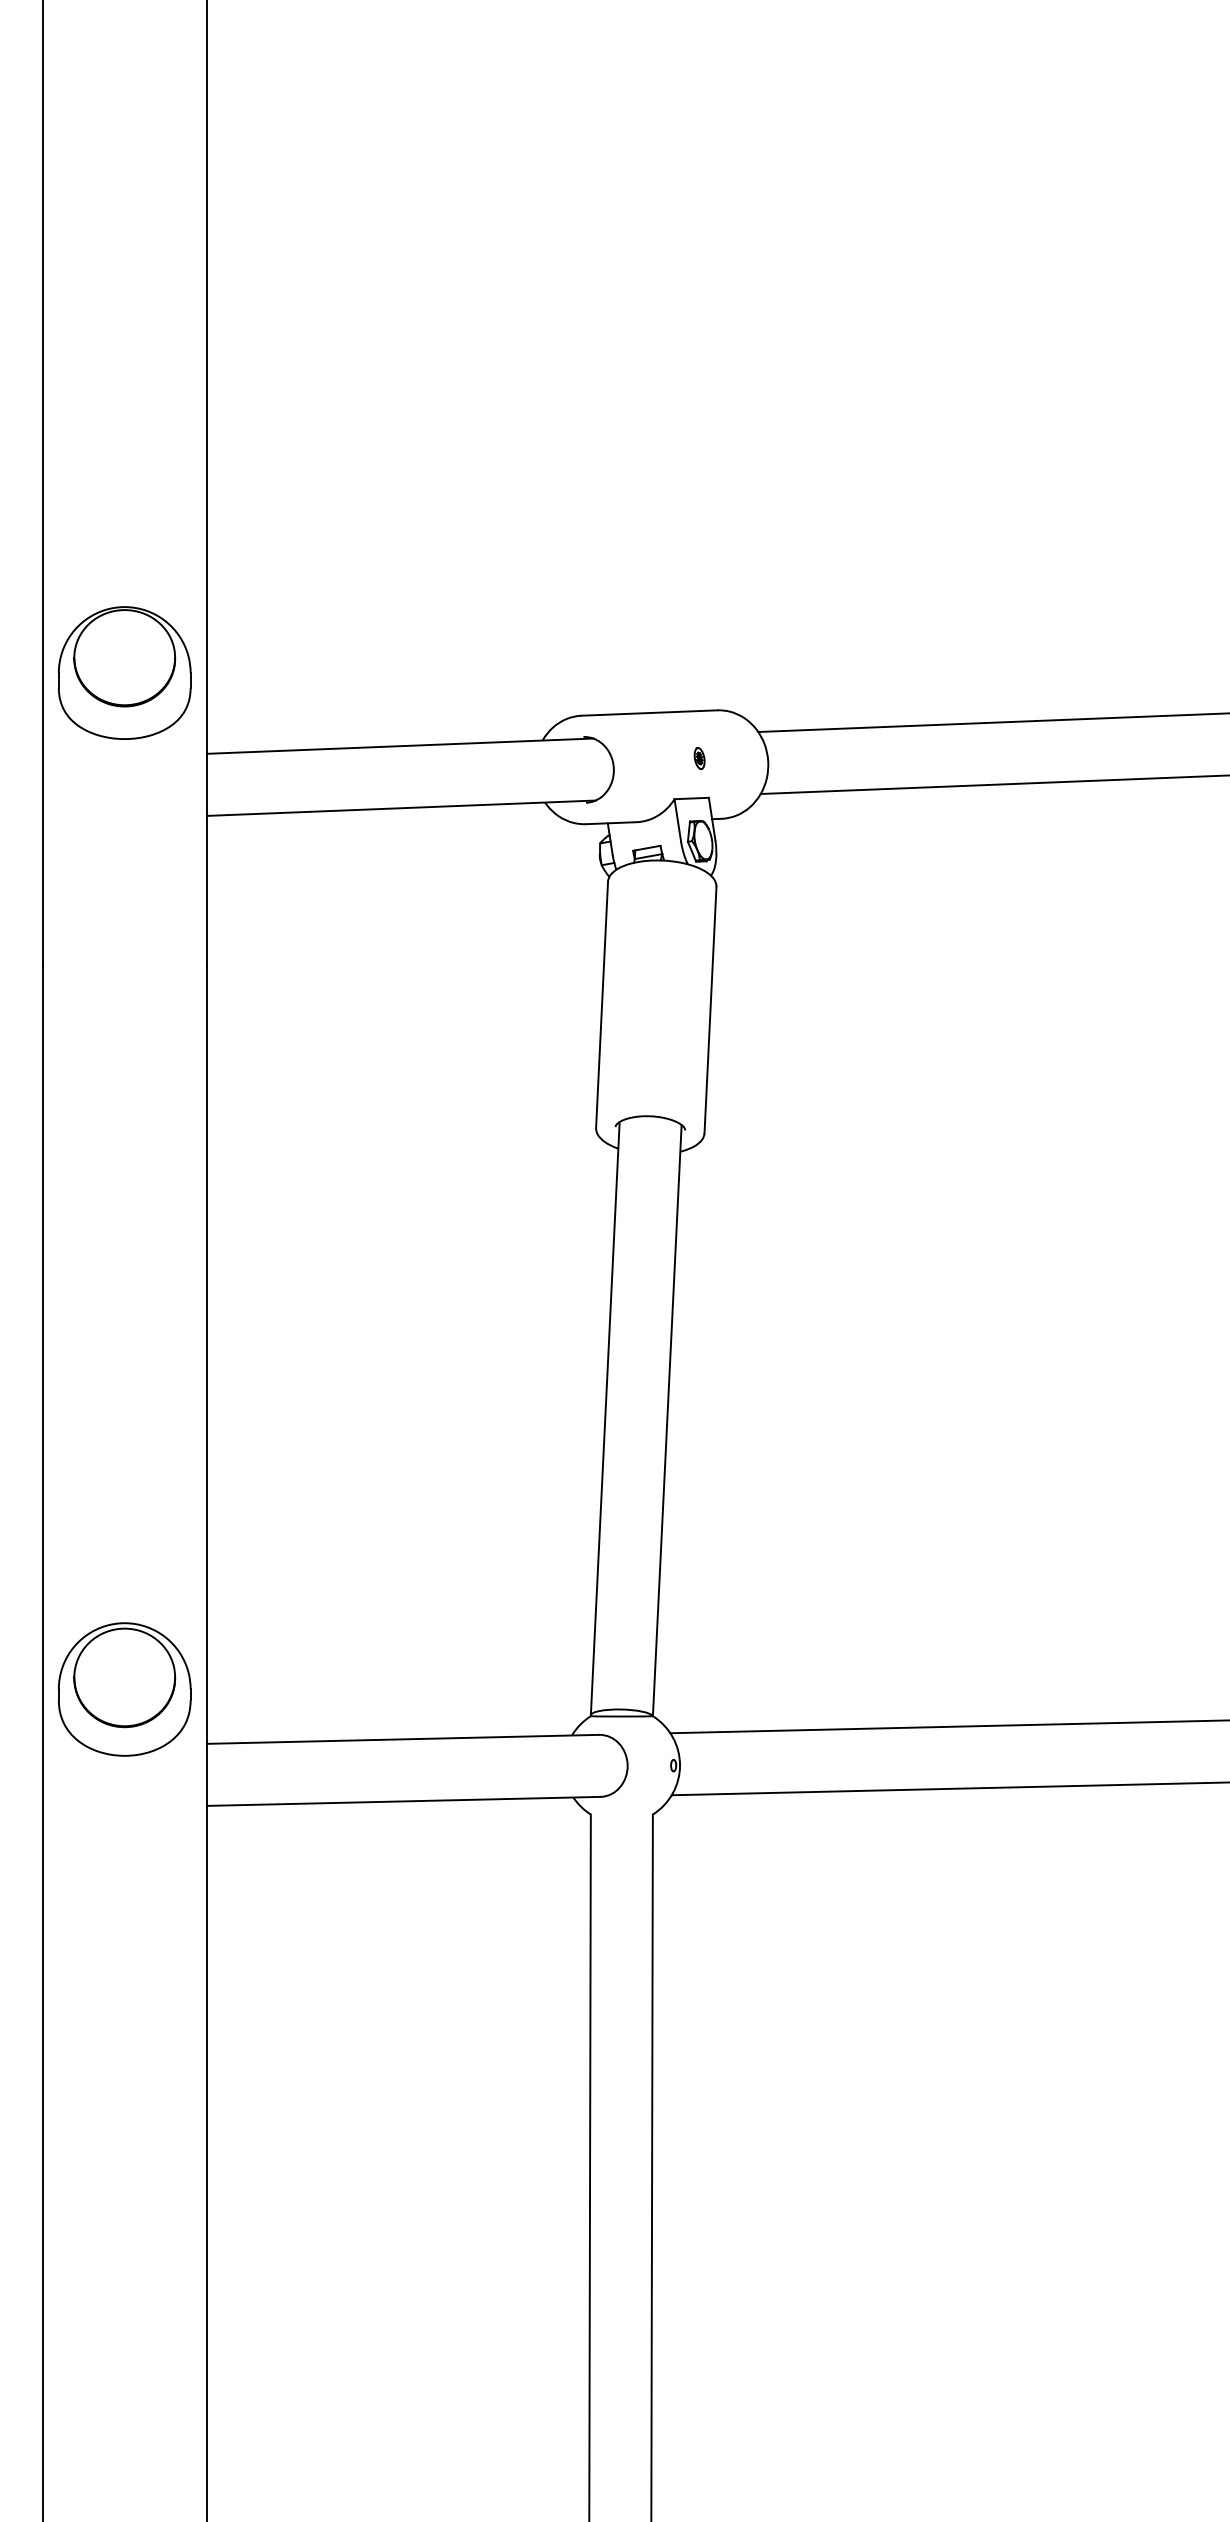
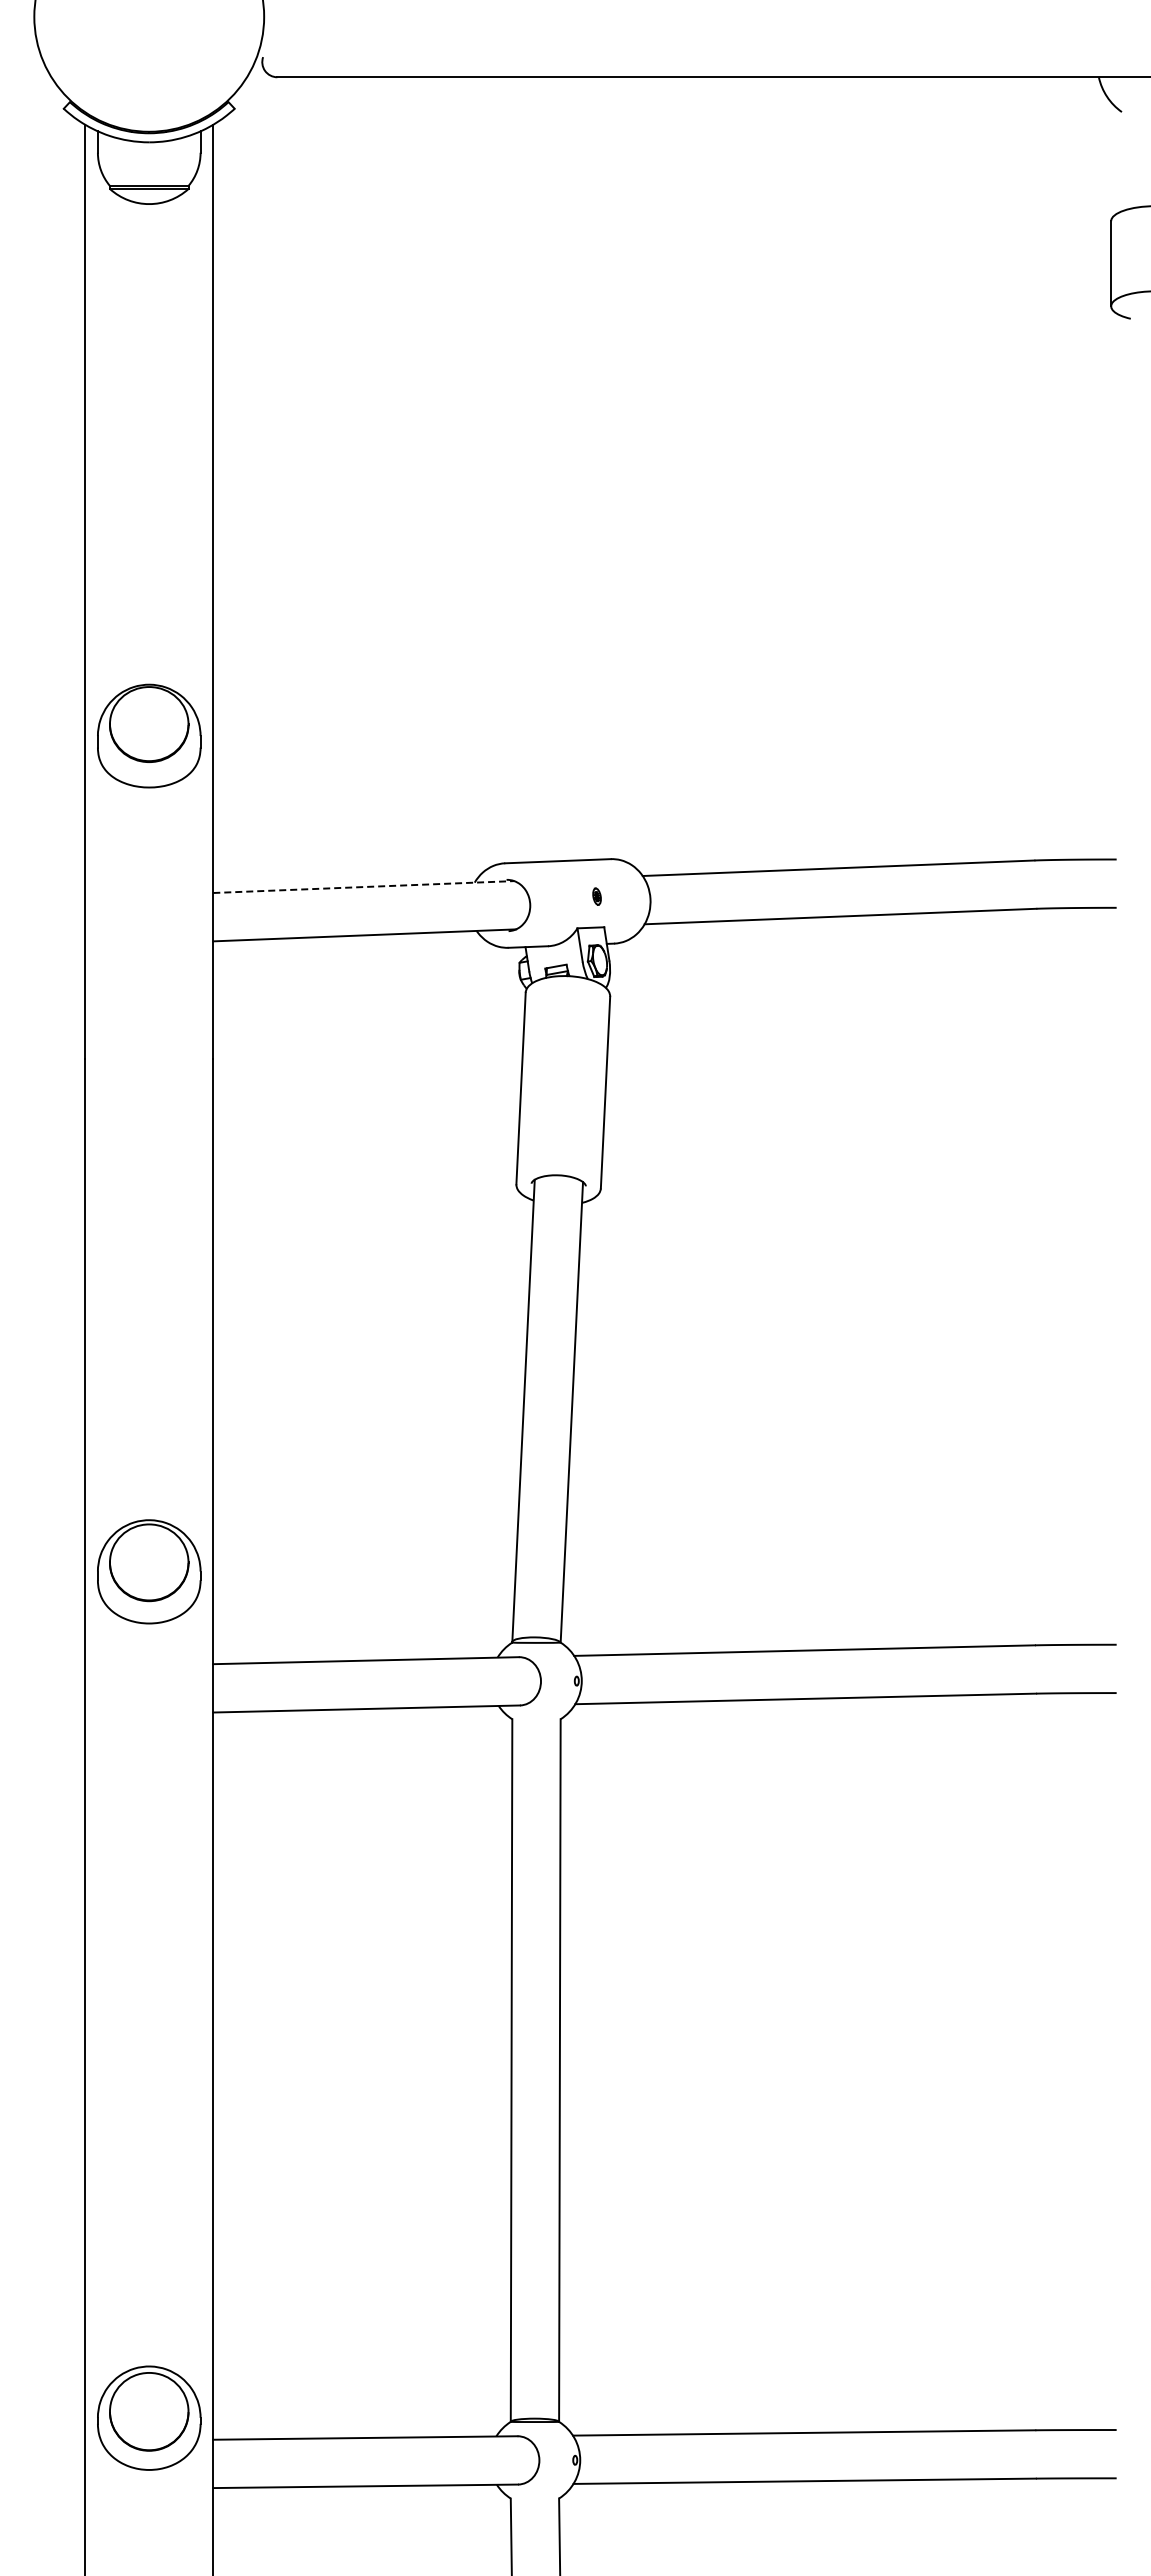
part: (125, 672) -> (149, 735), moved
line: (399, 746) -> (363, 887), solid -> dashed
part: (125, 1689) -> (149, 1571), moved

